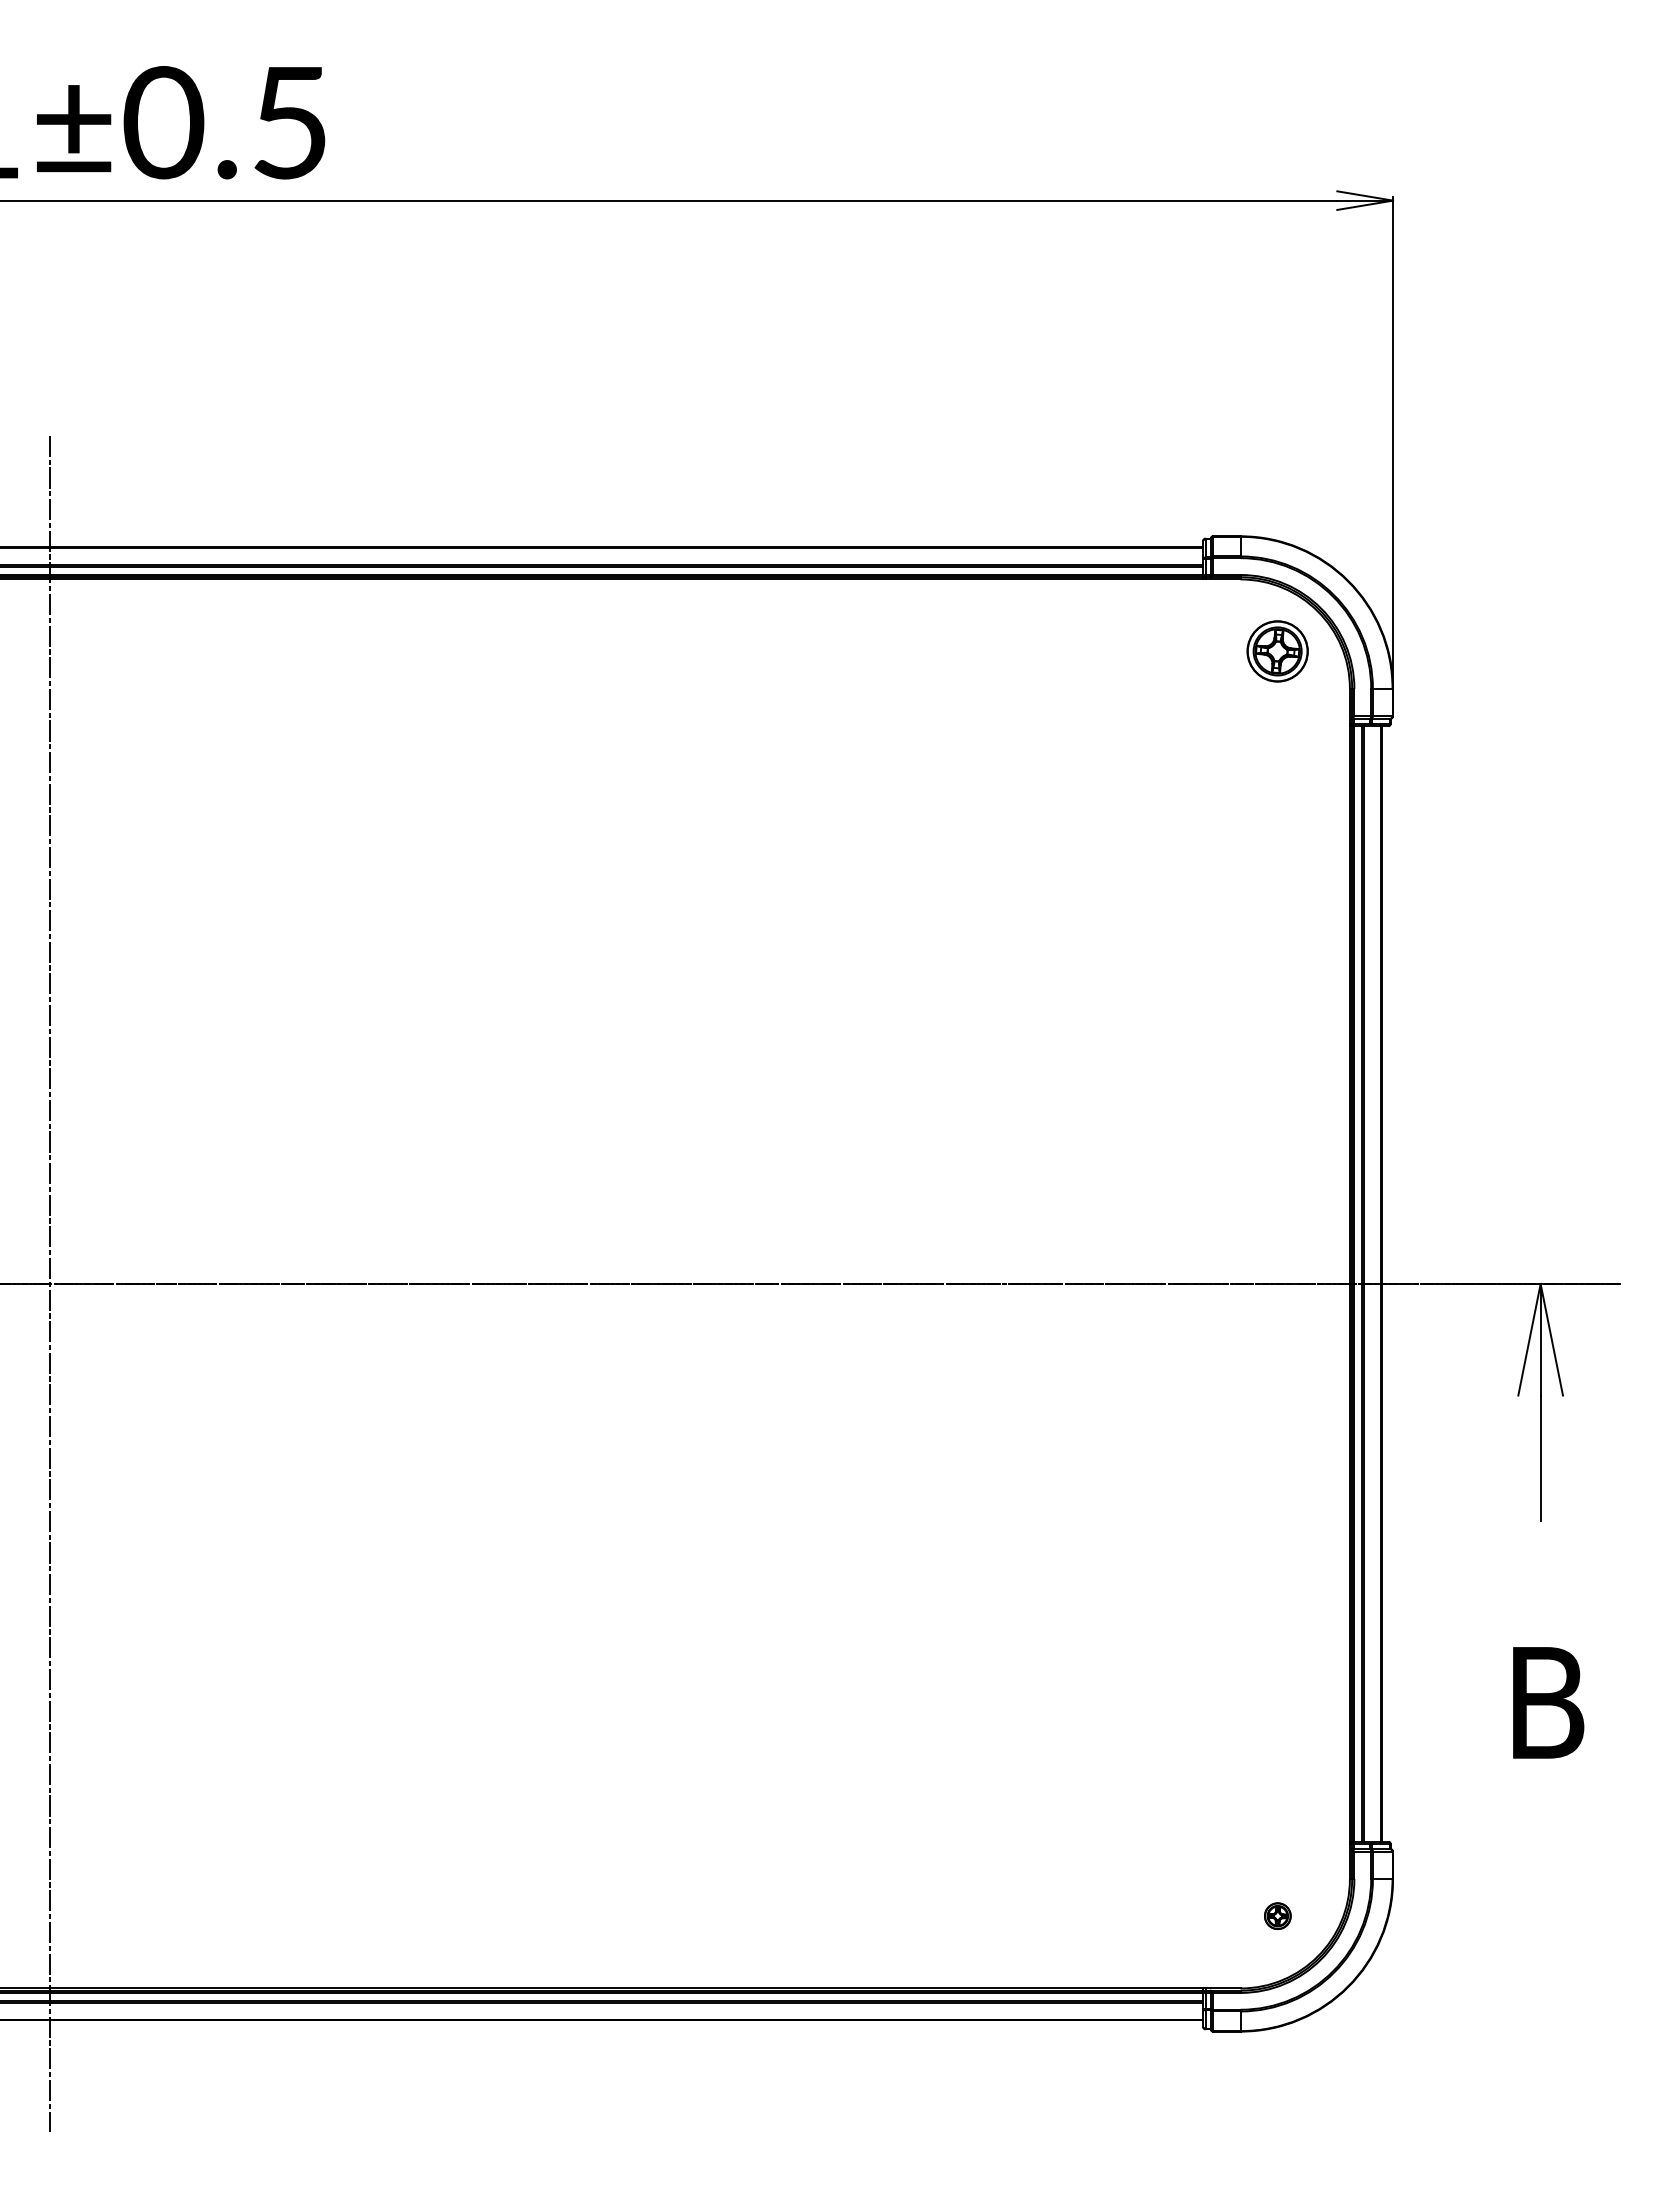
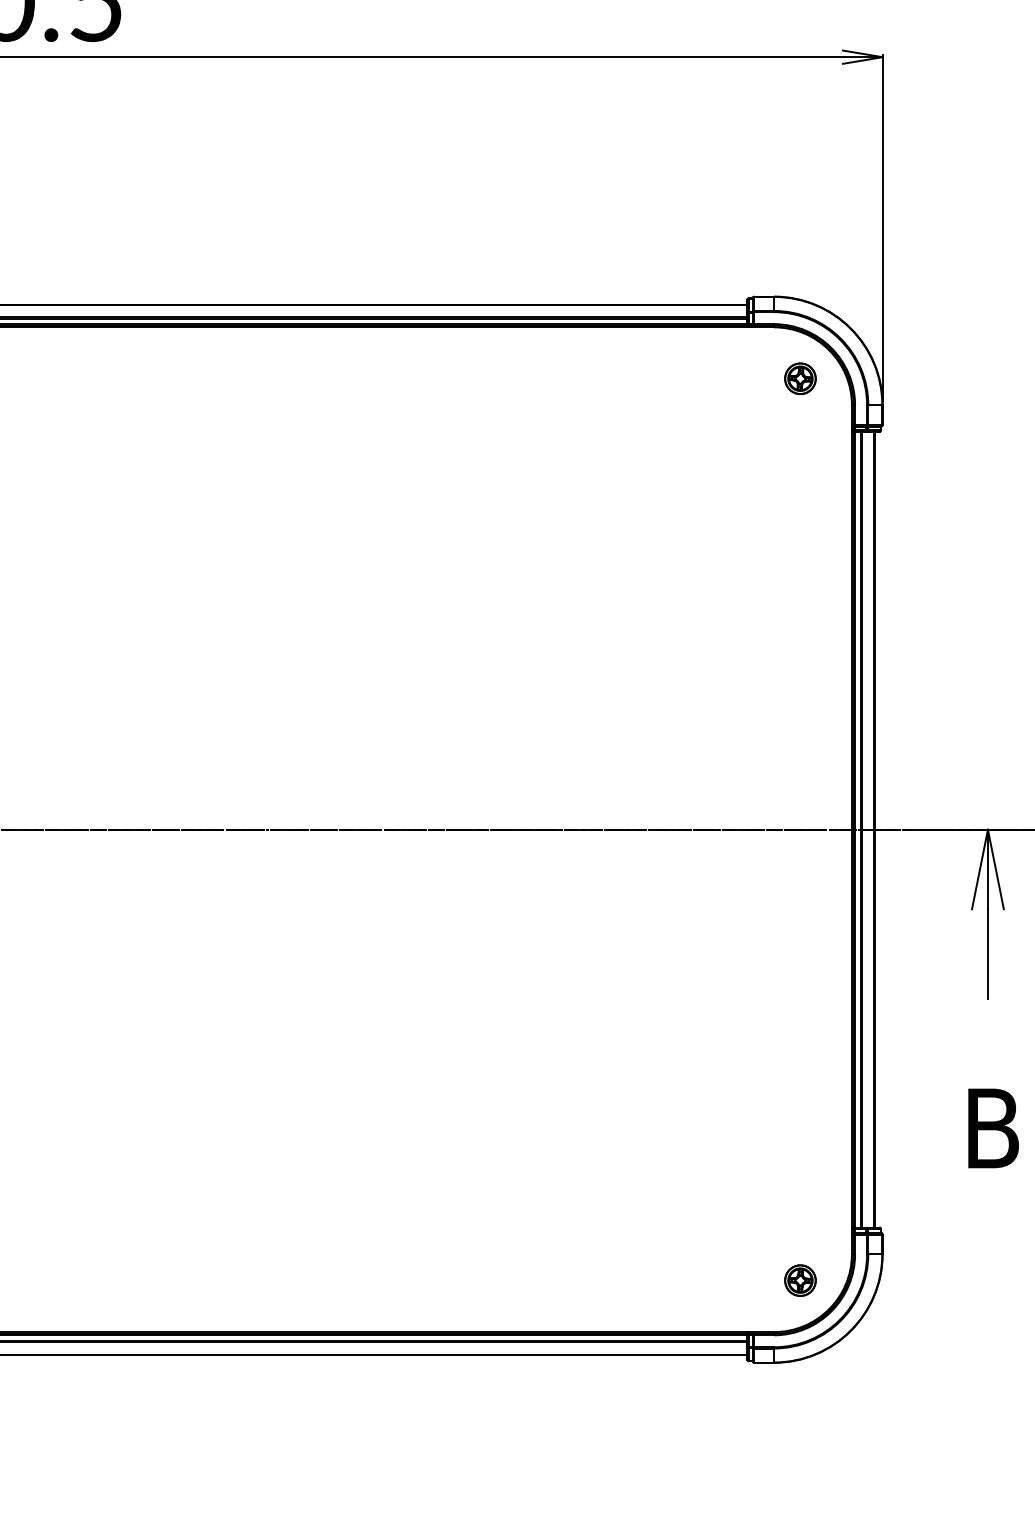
part: (1277, 651) -> (800, 378), size x0.71
part: (1277, 1915) -> (800, 1280), size x1.67

